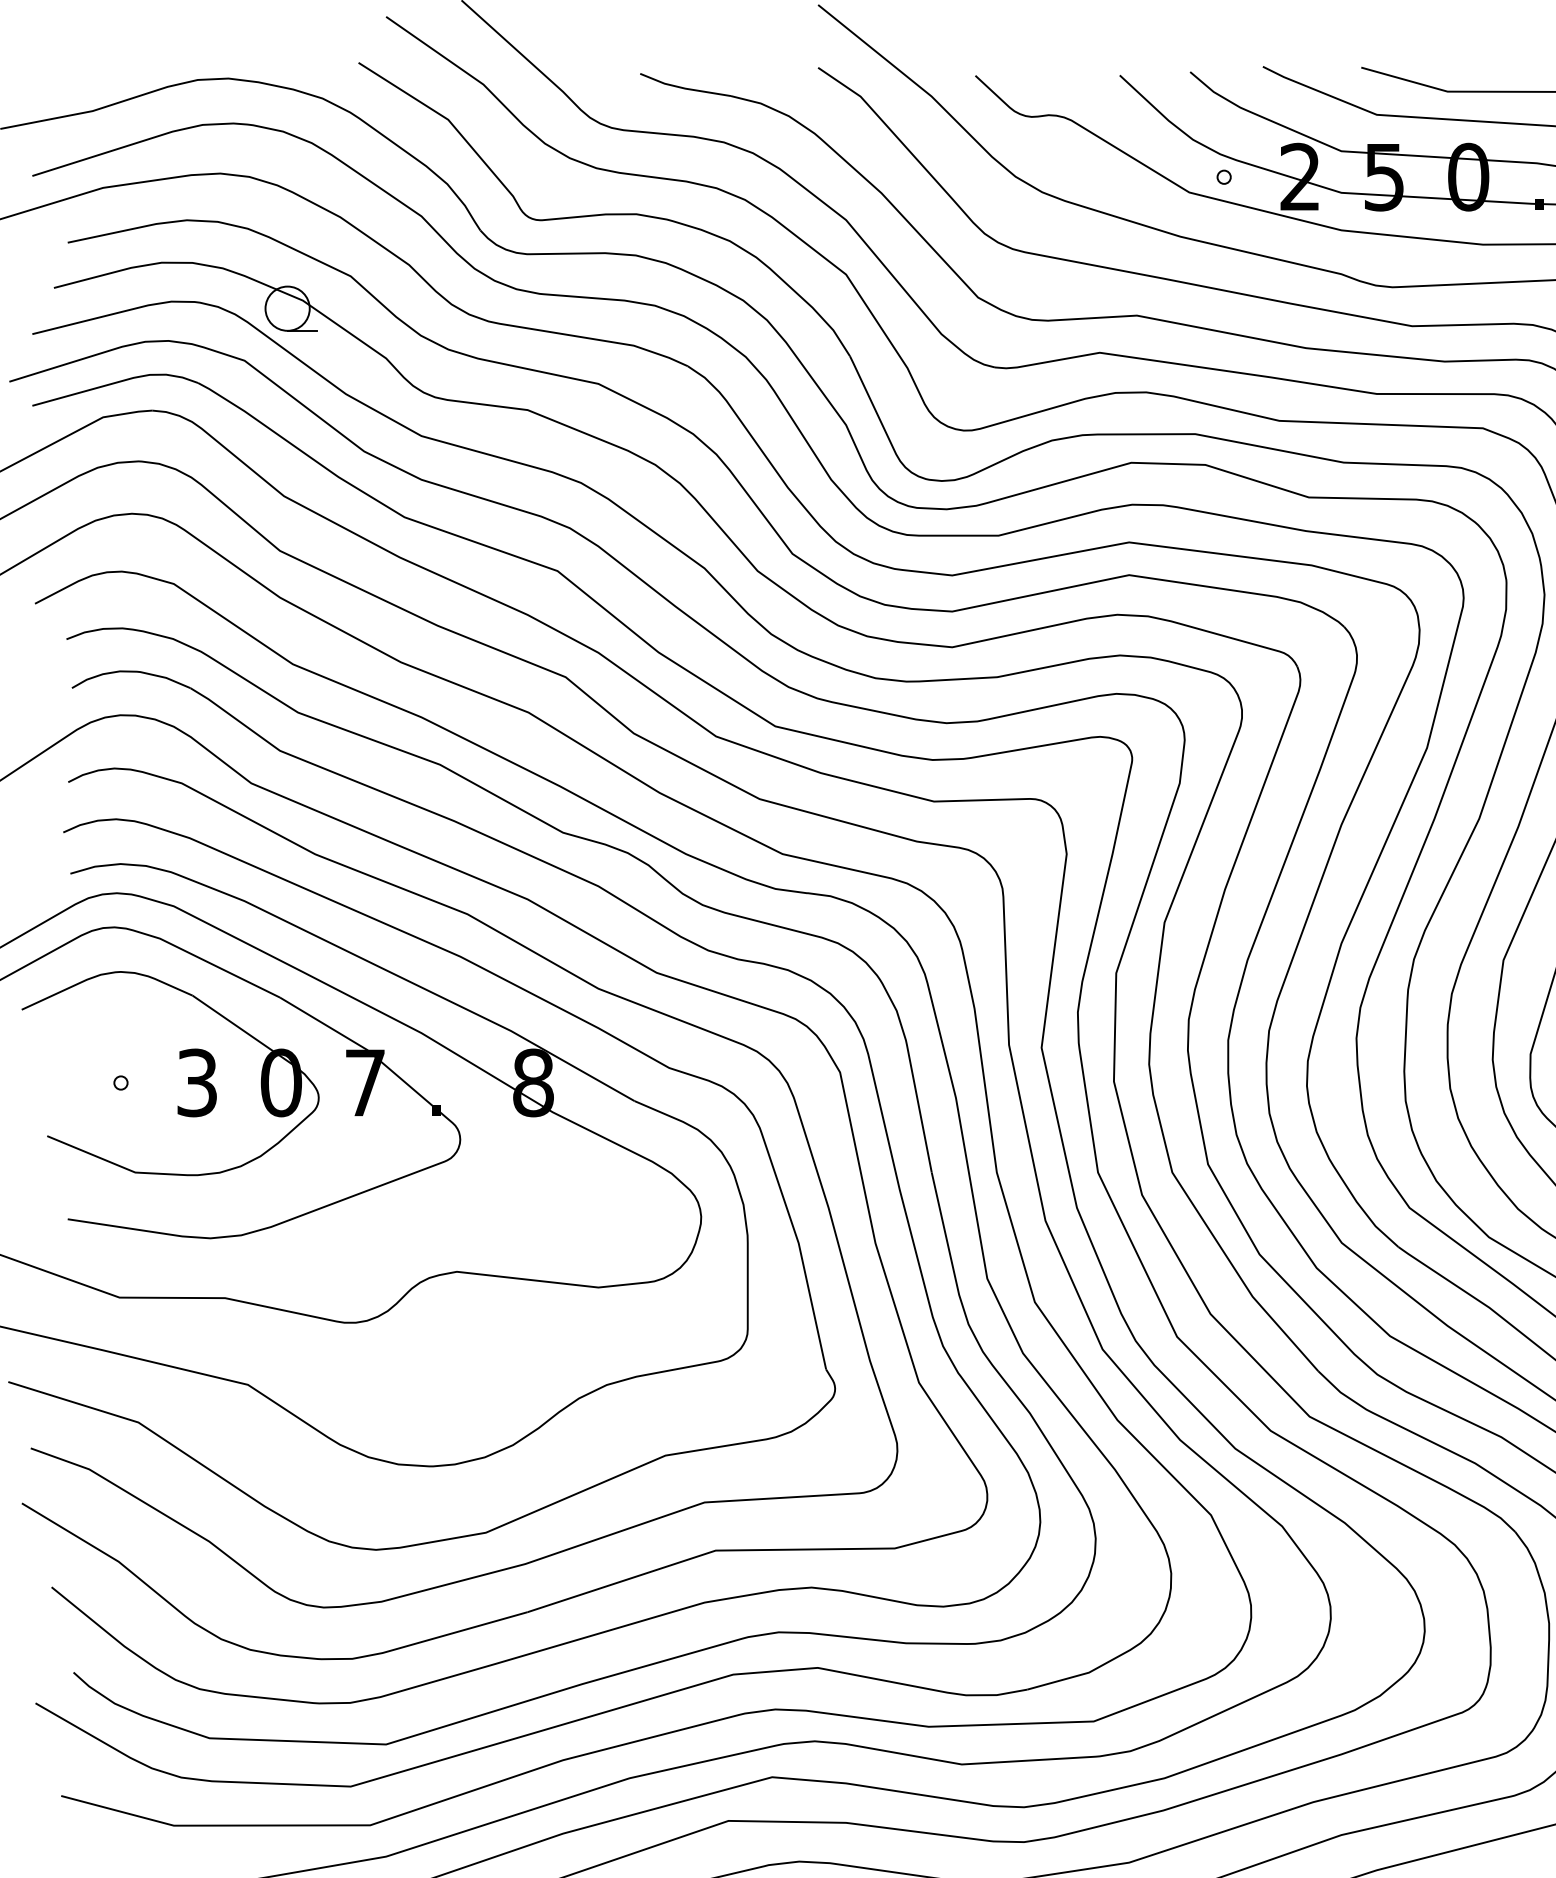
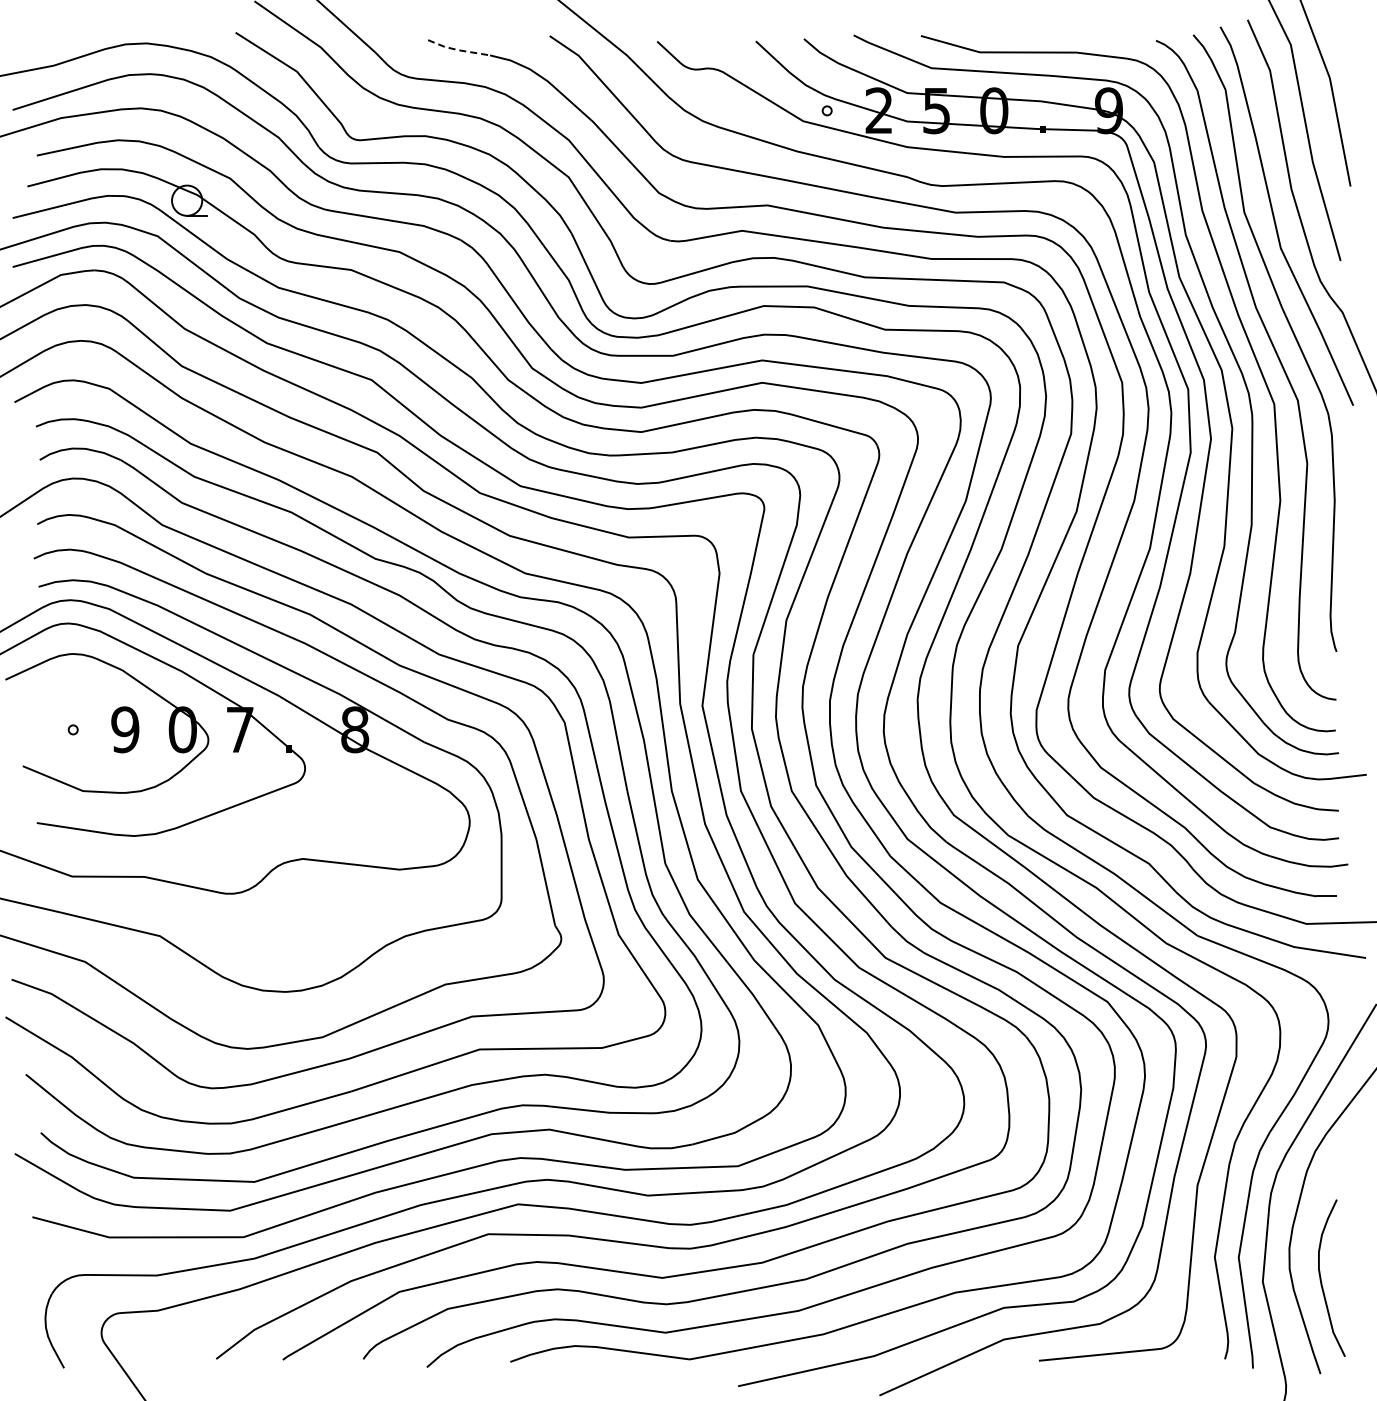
line: (683, 88) -> (457, 50), solid -> dashed
text: (197, 1082) -> (125, 729), 3 -> 9

